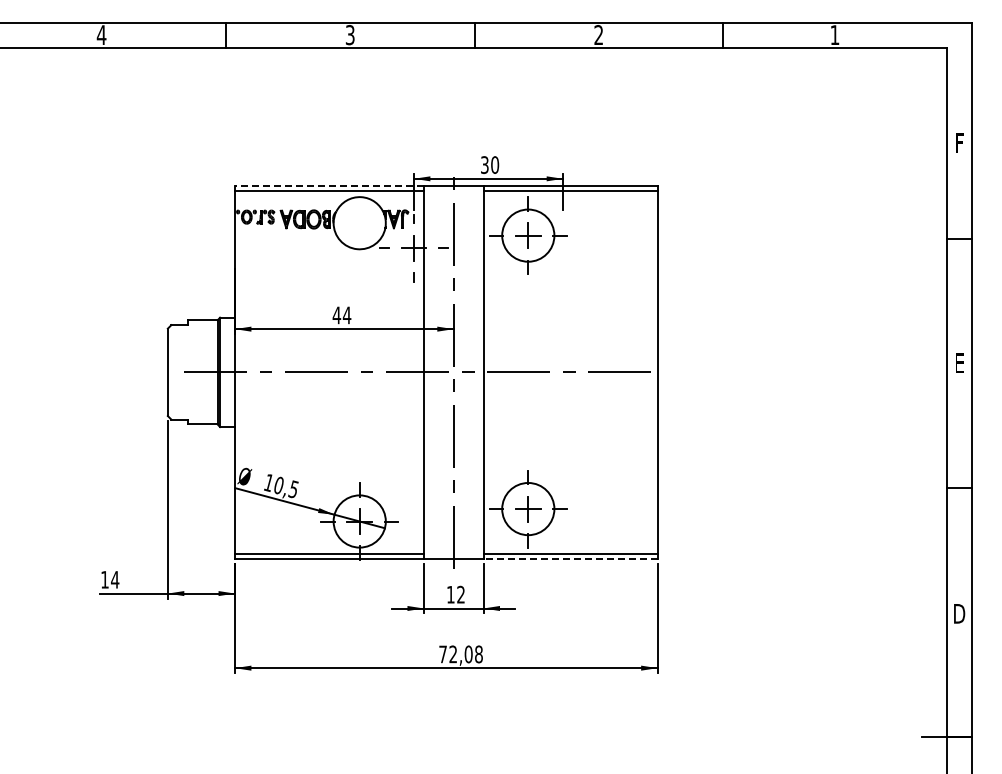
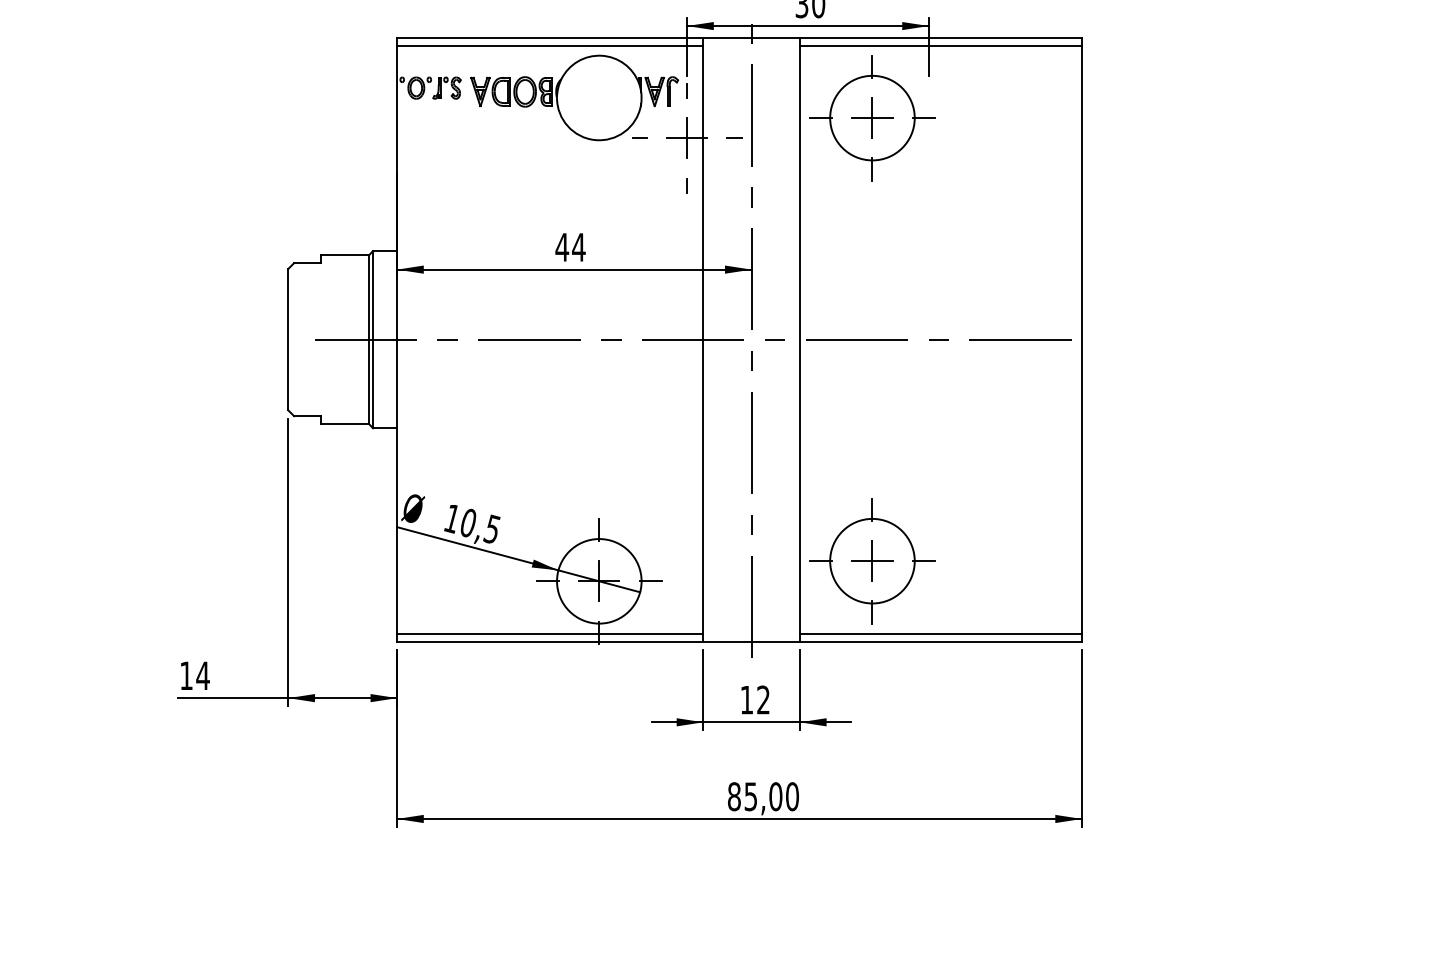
line: (328, 185) -> (548, 36), dashed -> solid
line: (570, 558) -> (940, 641), dashed -> solid
text: (460, 654) -> (762, 796), 72,08 -> 85,00

